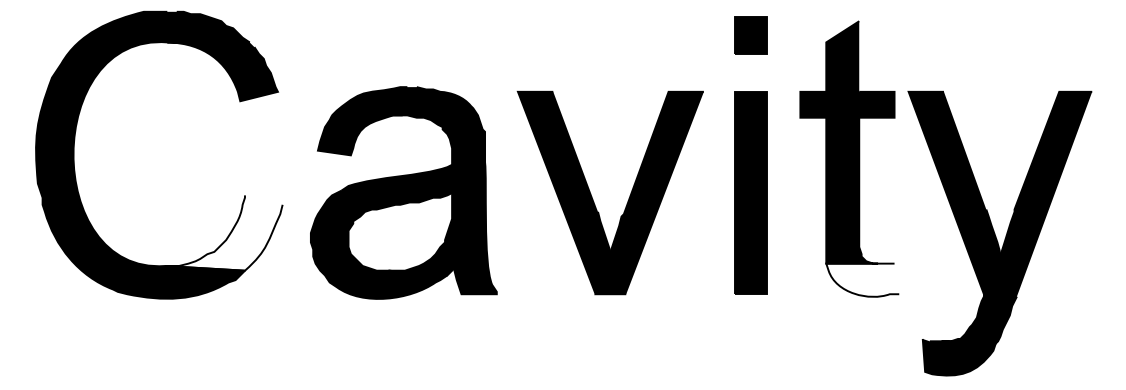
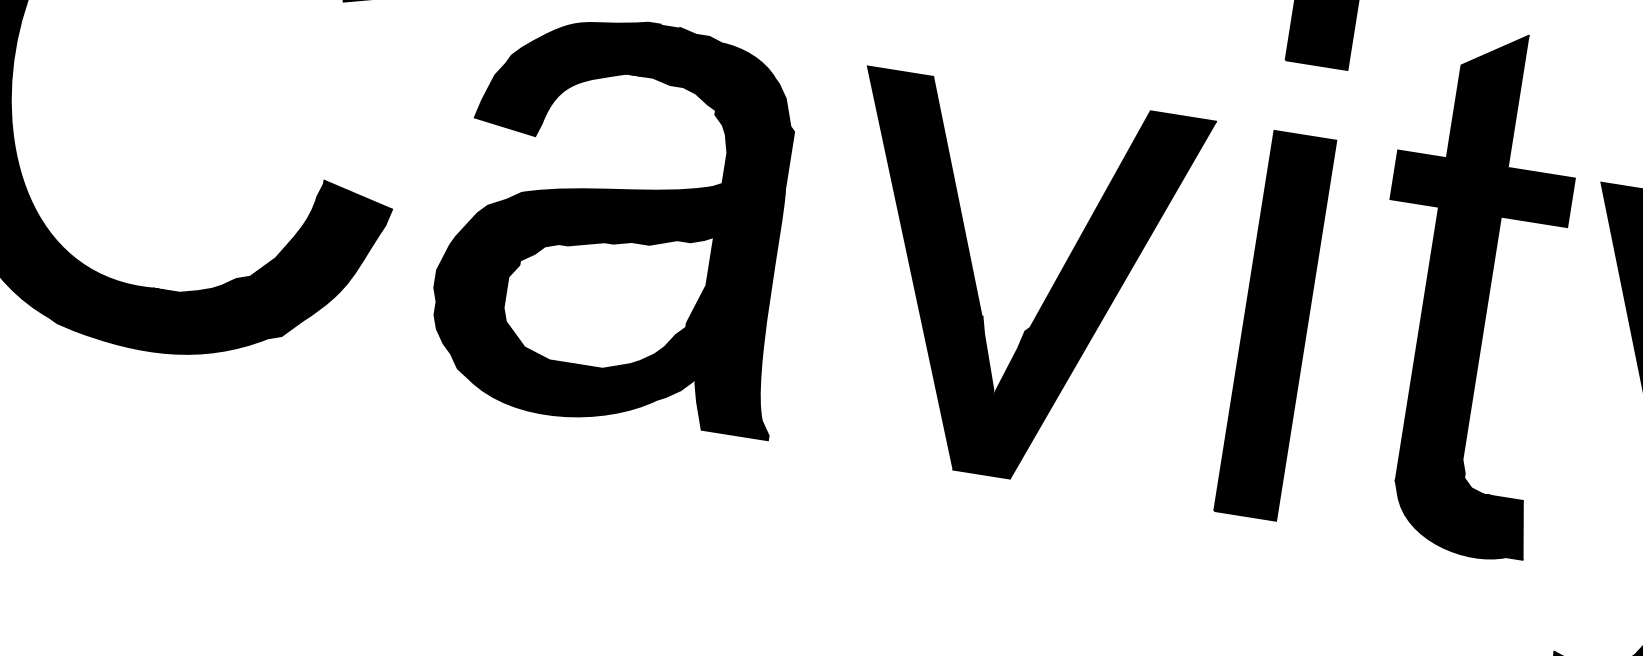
fill: (223, 232) -> (273, 243), added
fill: (862, 279) -> (1458, 521), added

